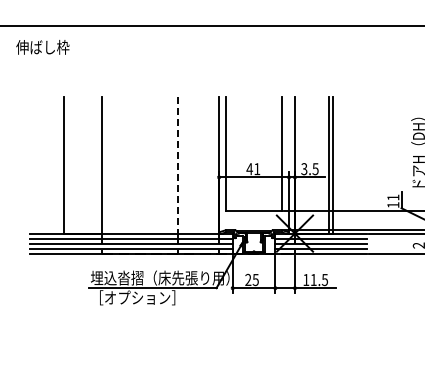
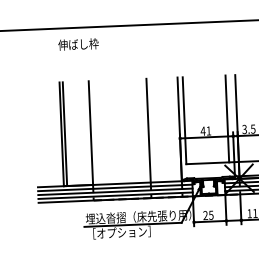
text: (42, 47) -> (78, 44), moved
line: (68, 165) -> (65, 134), added
line: (178, 165) -> (148, 130), dashed -> solid

